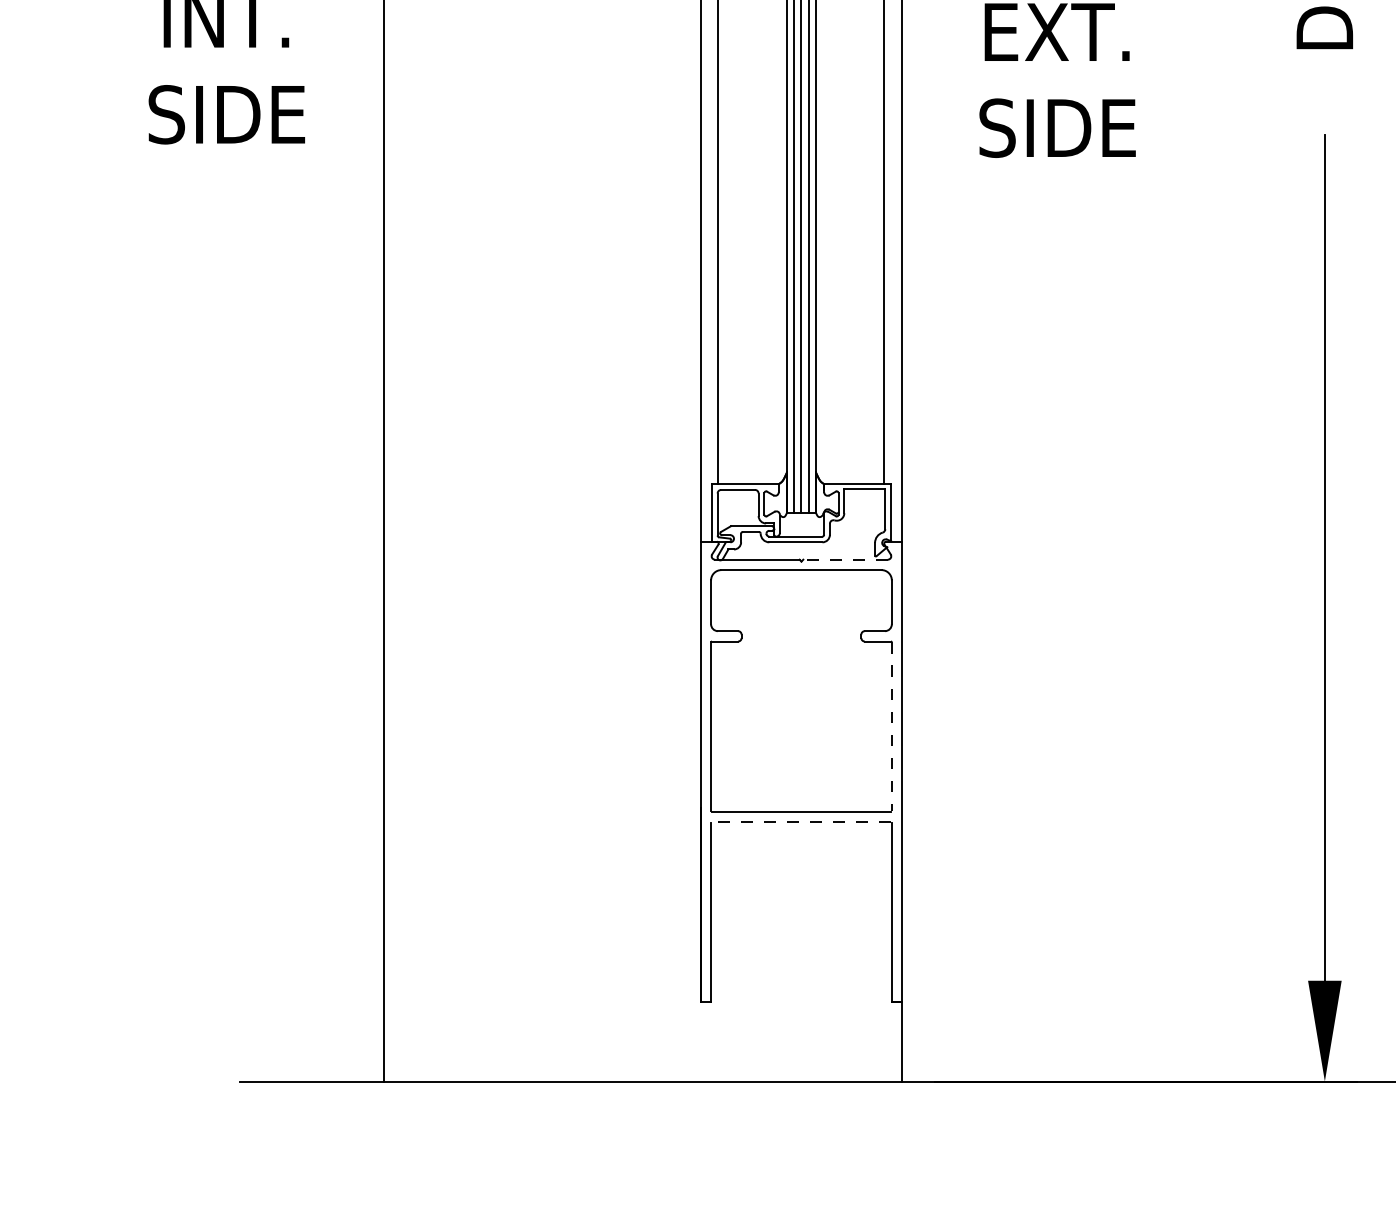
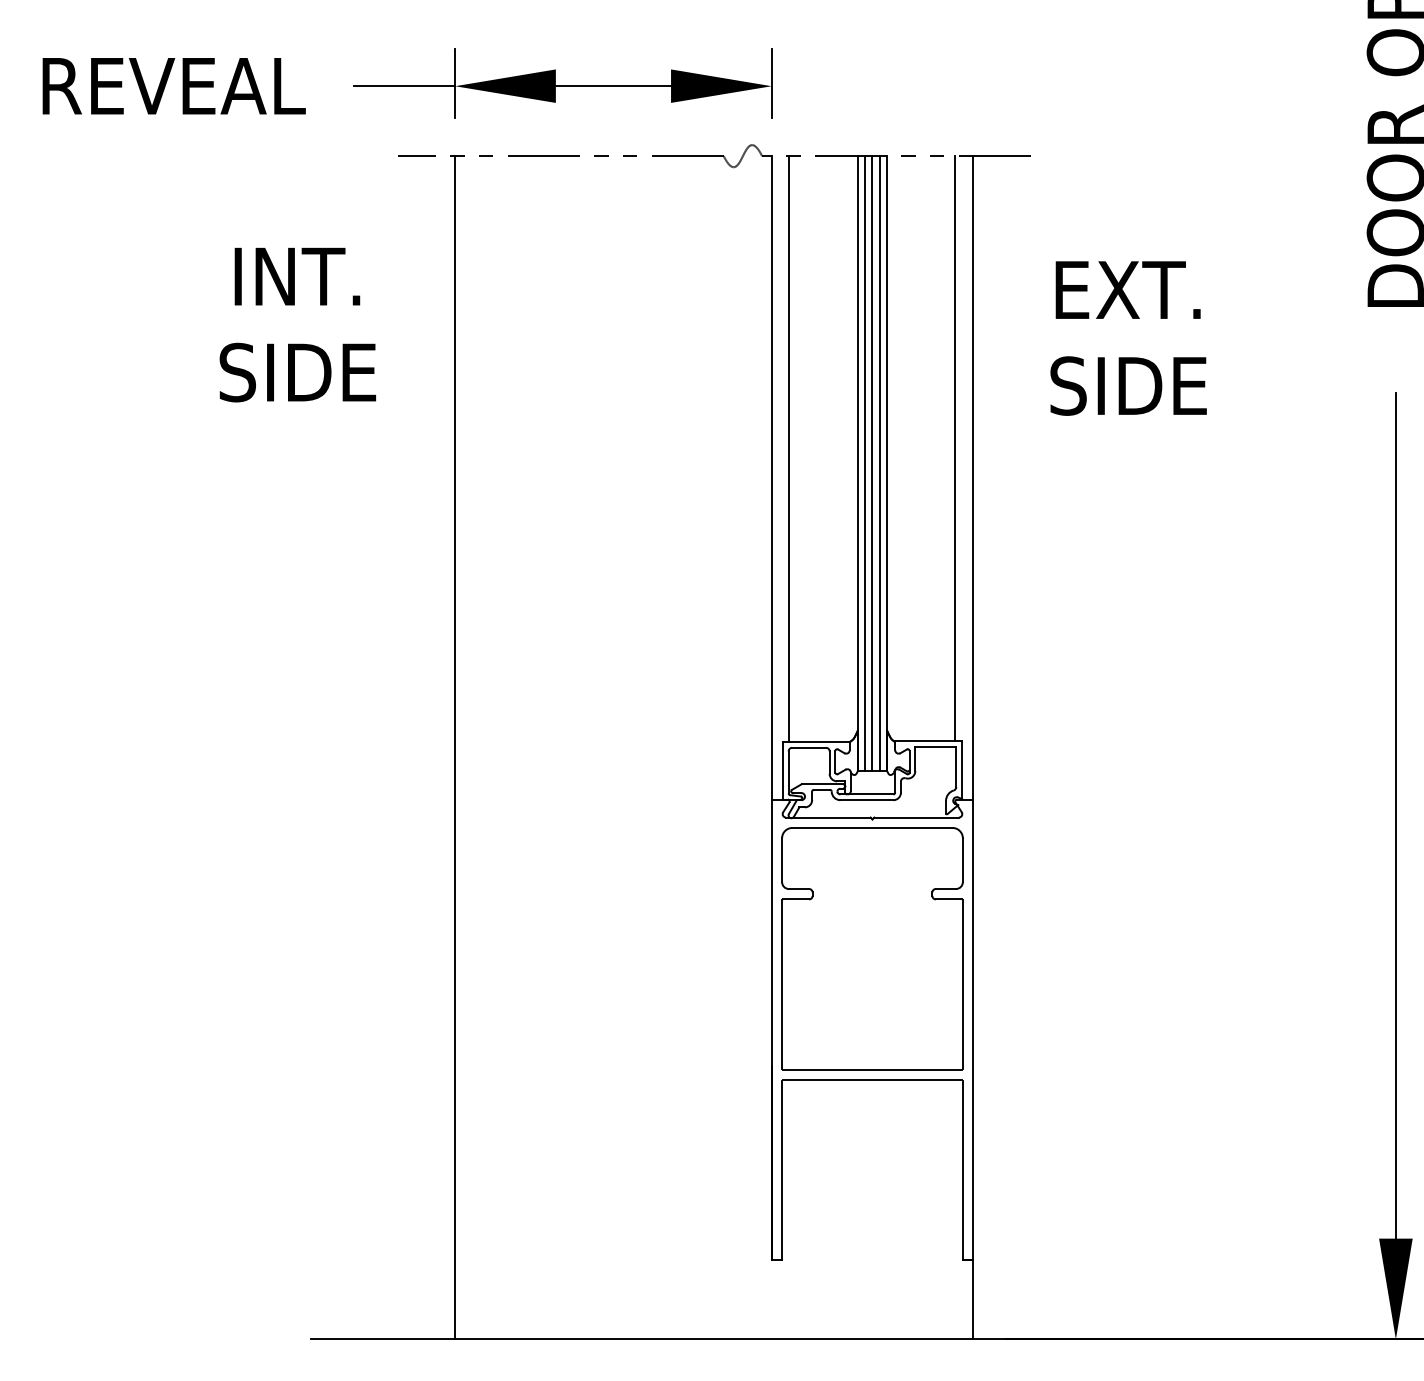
line: (845, 559) -> (916, 817), dashed -> solid
line: (891, 727) -> (962, 985), dashed -> solid
line: (800, 822) -> (871, 1080), dashed -> solid

